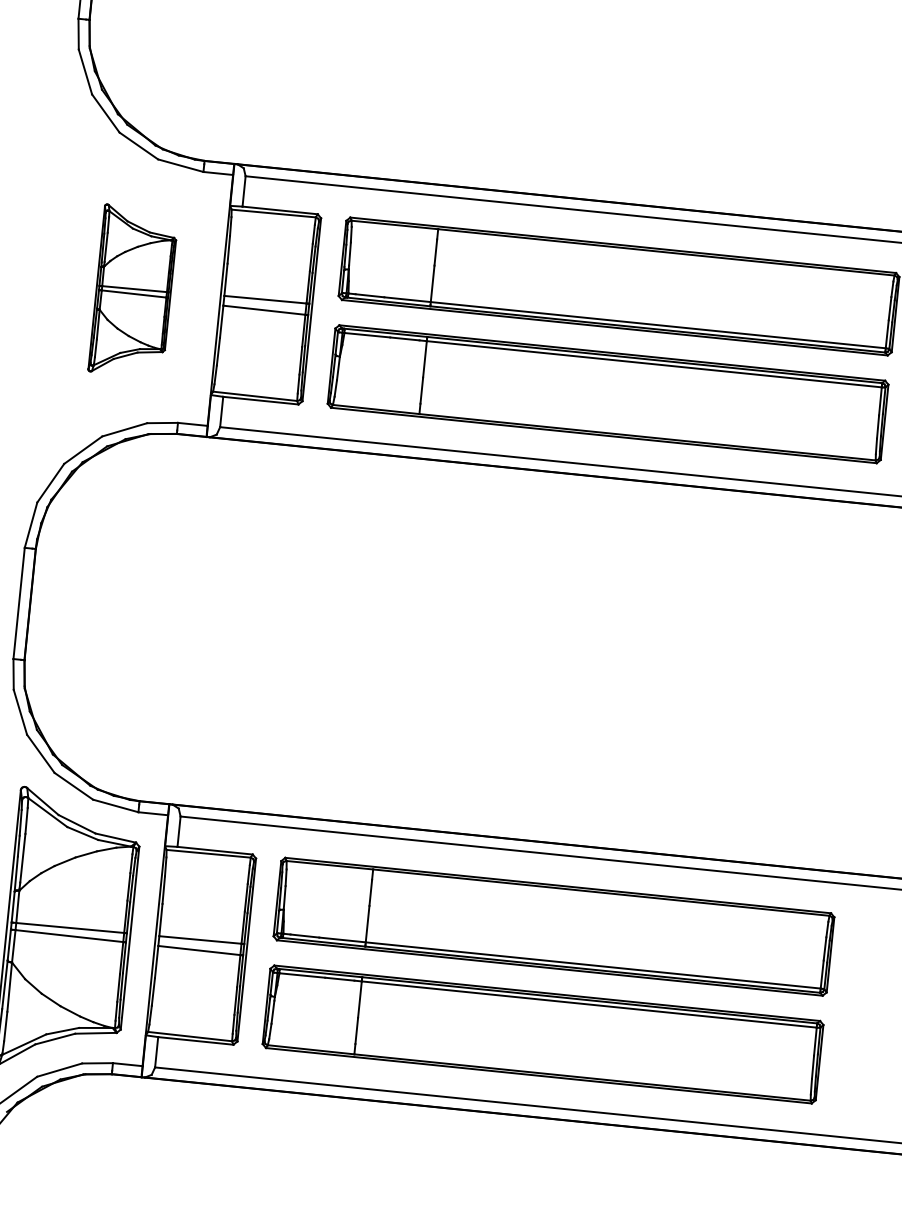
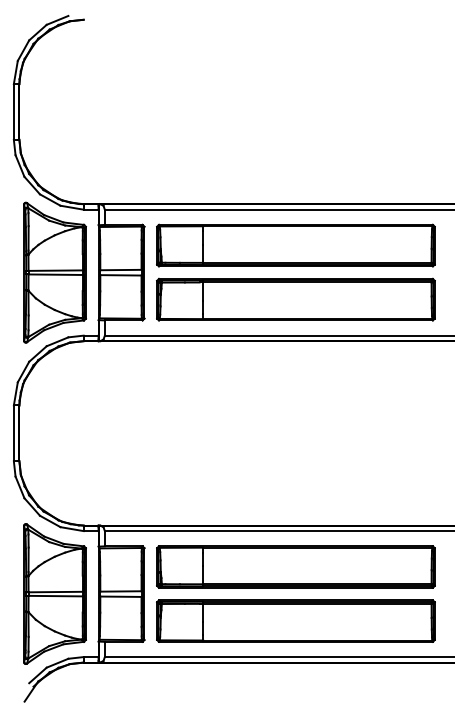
part: (132, 291) -> (54, 272), size x1.67

